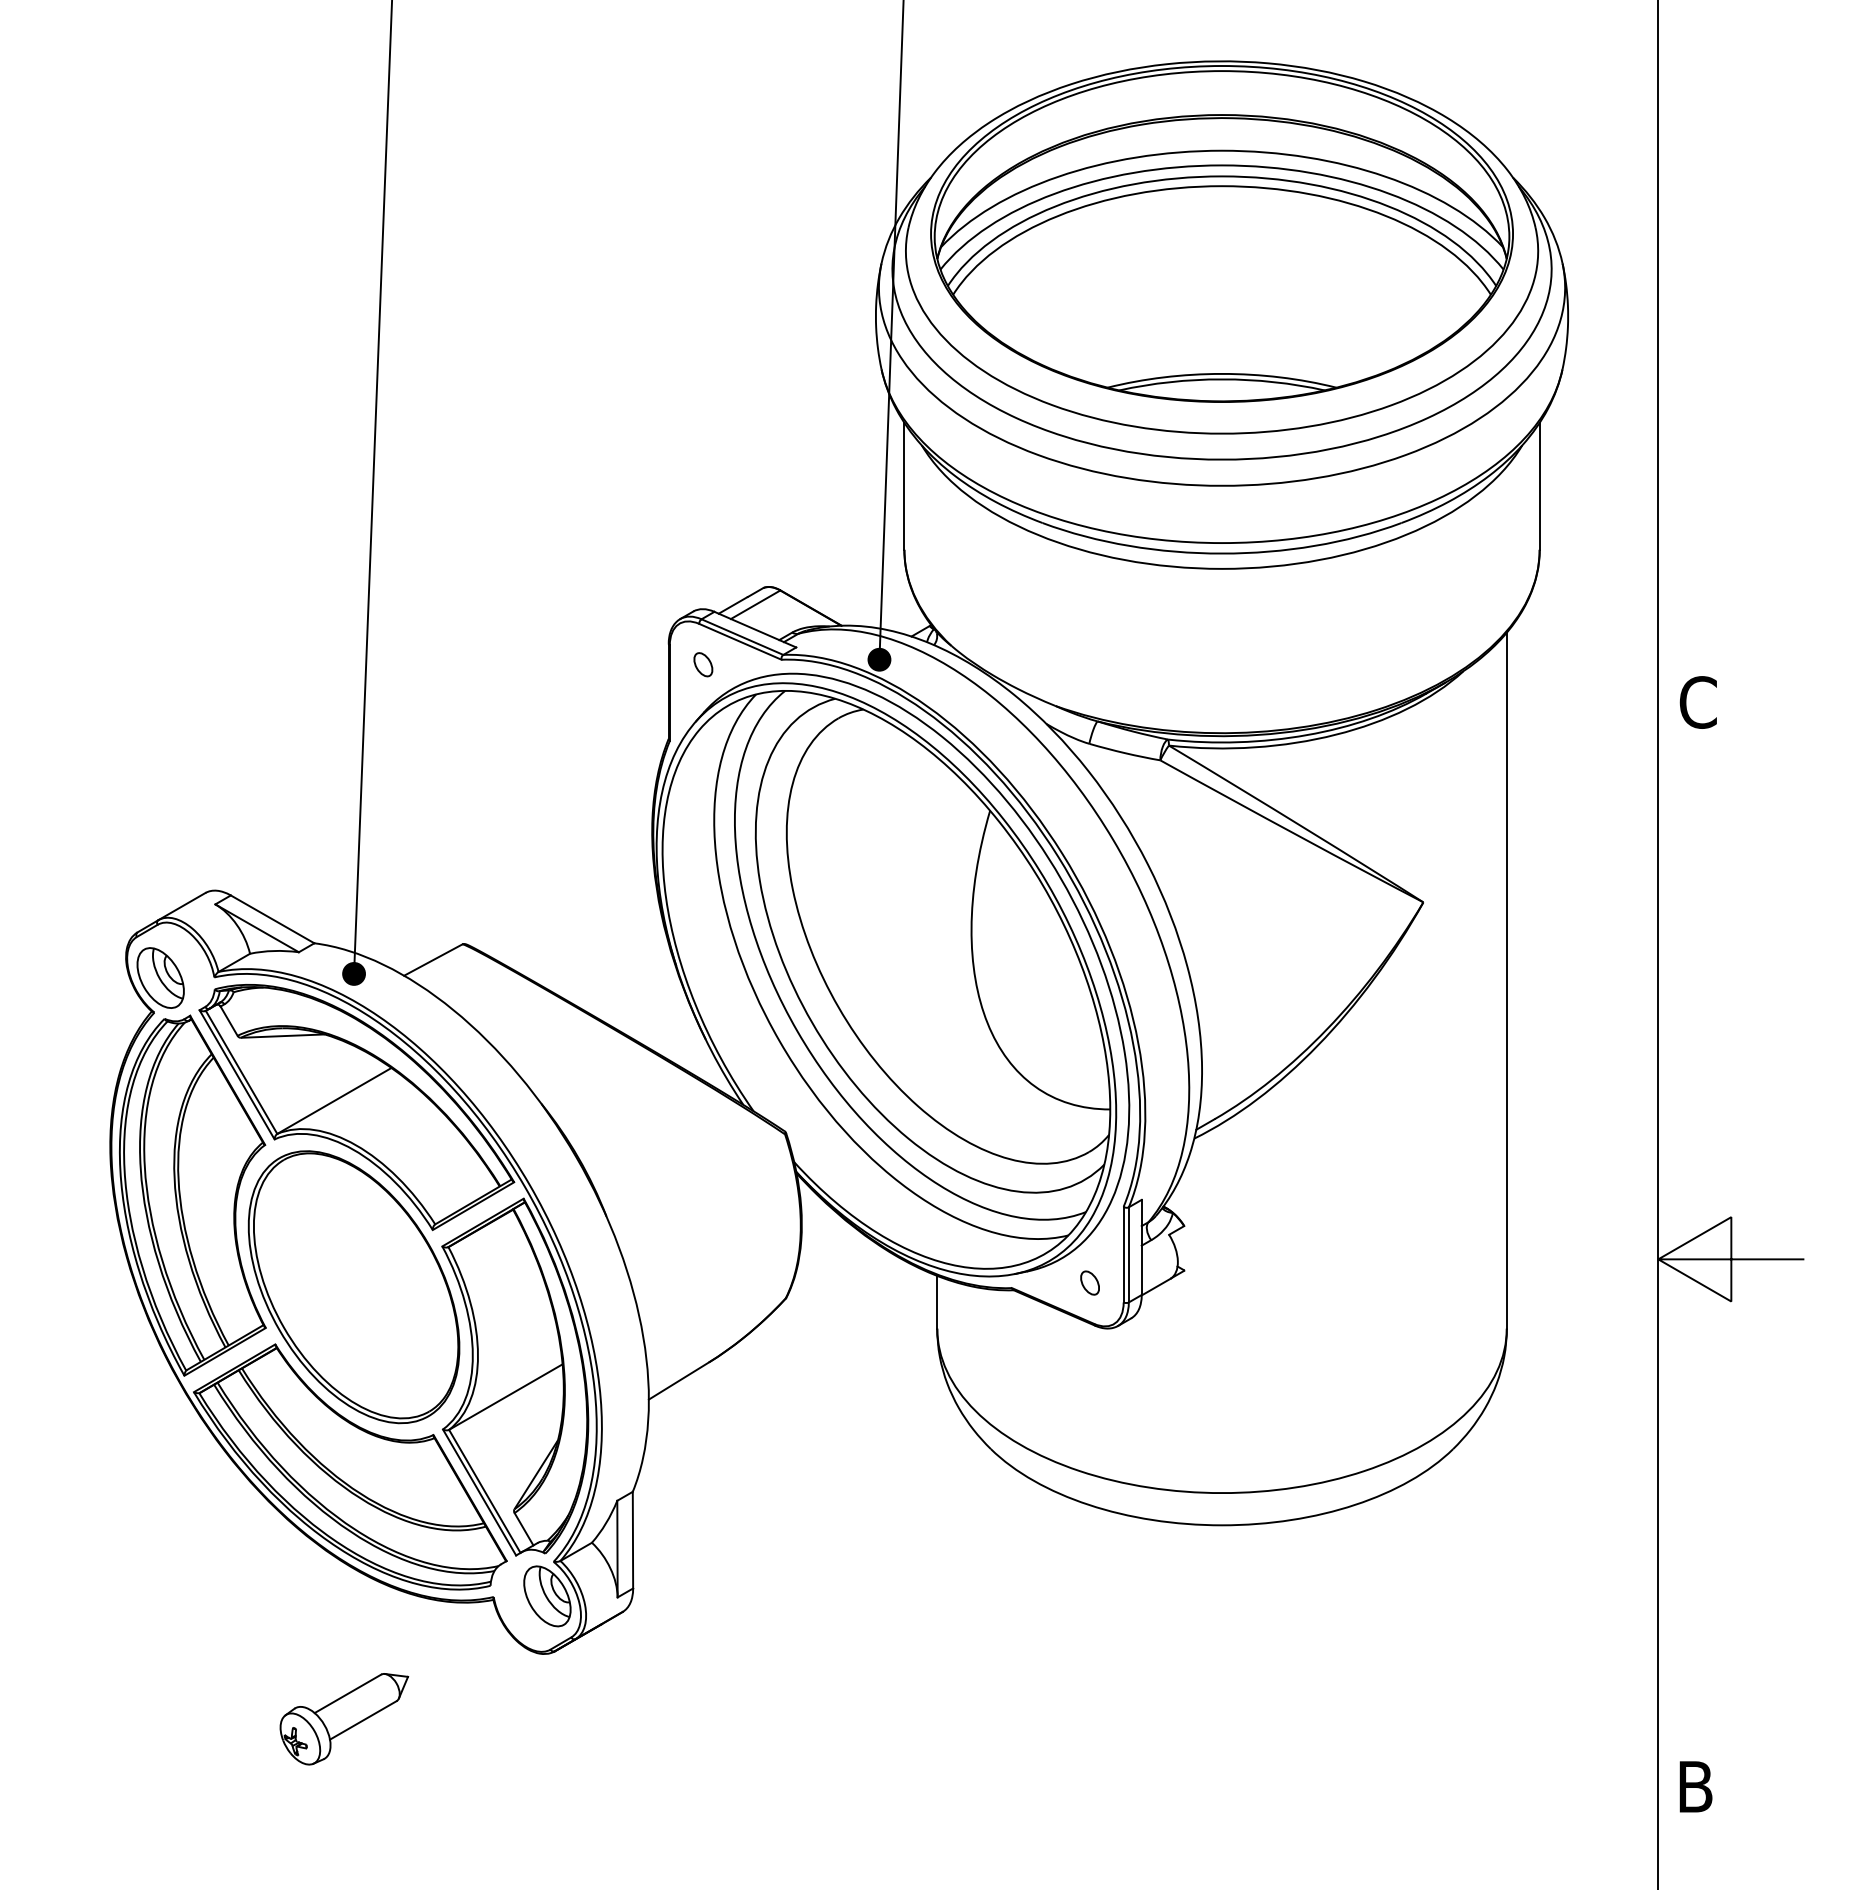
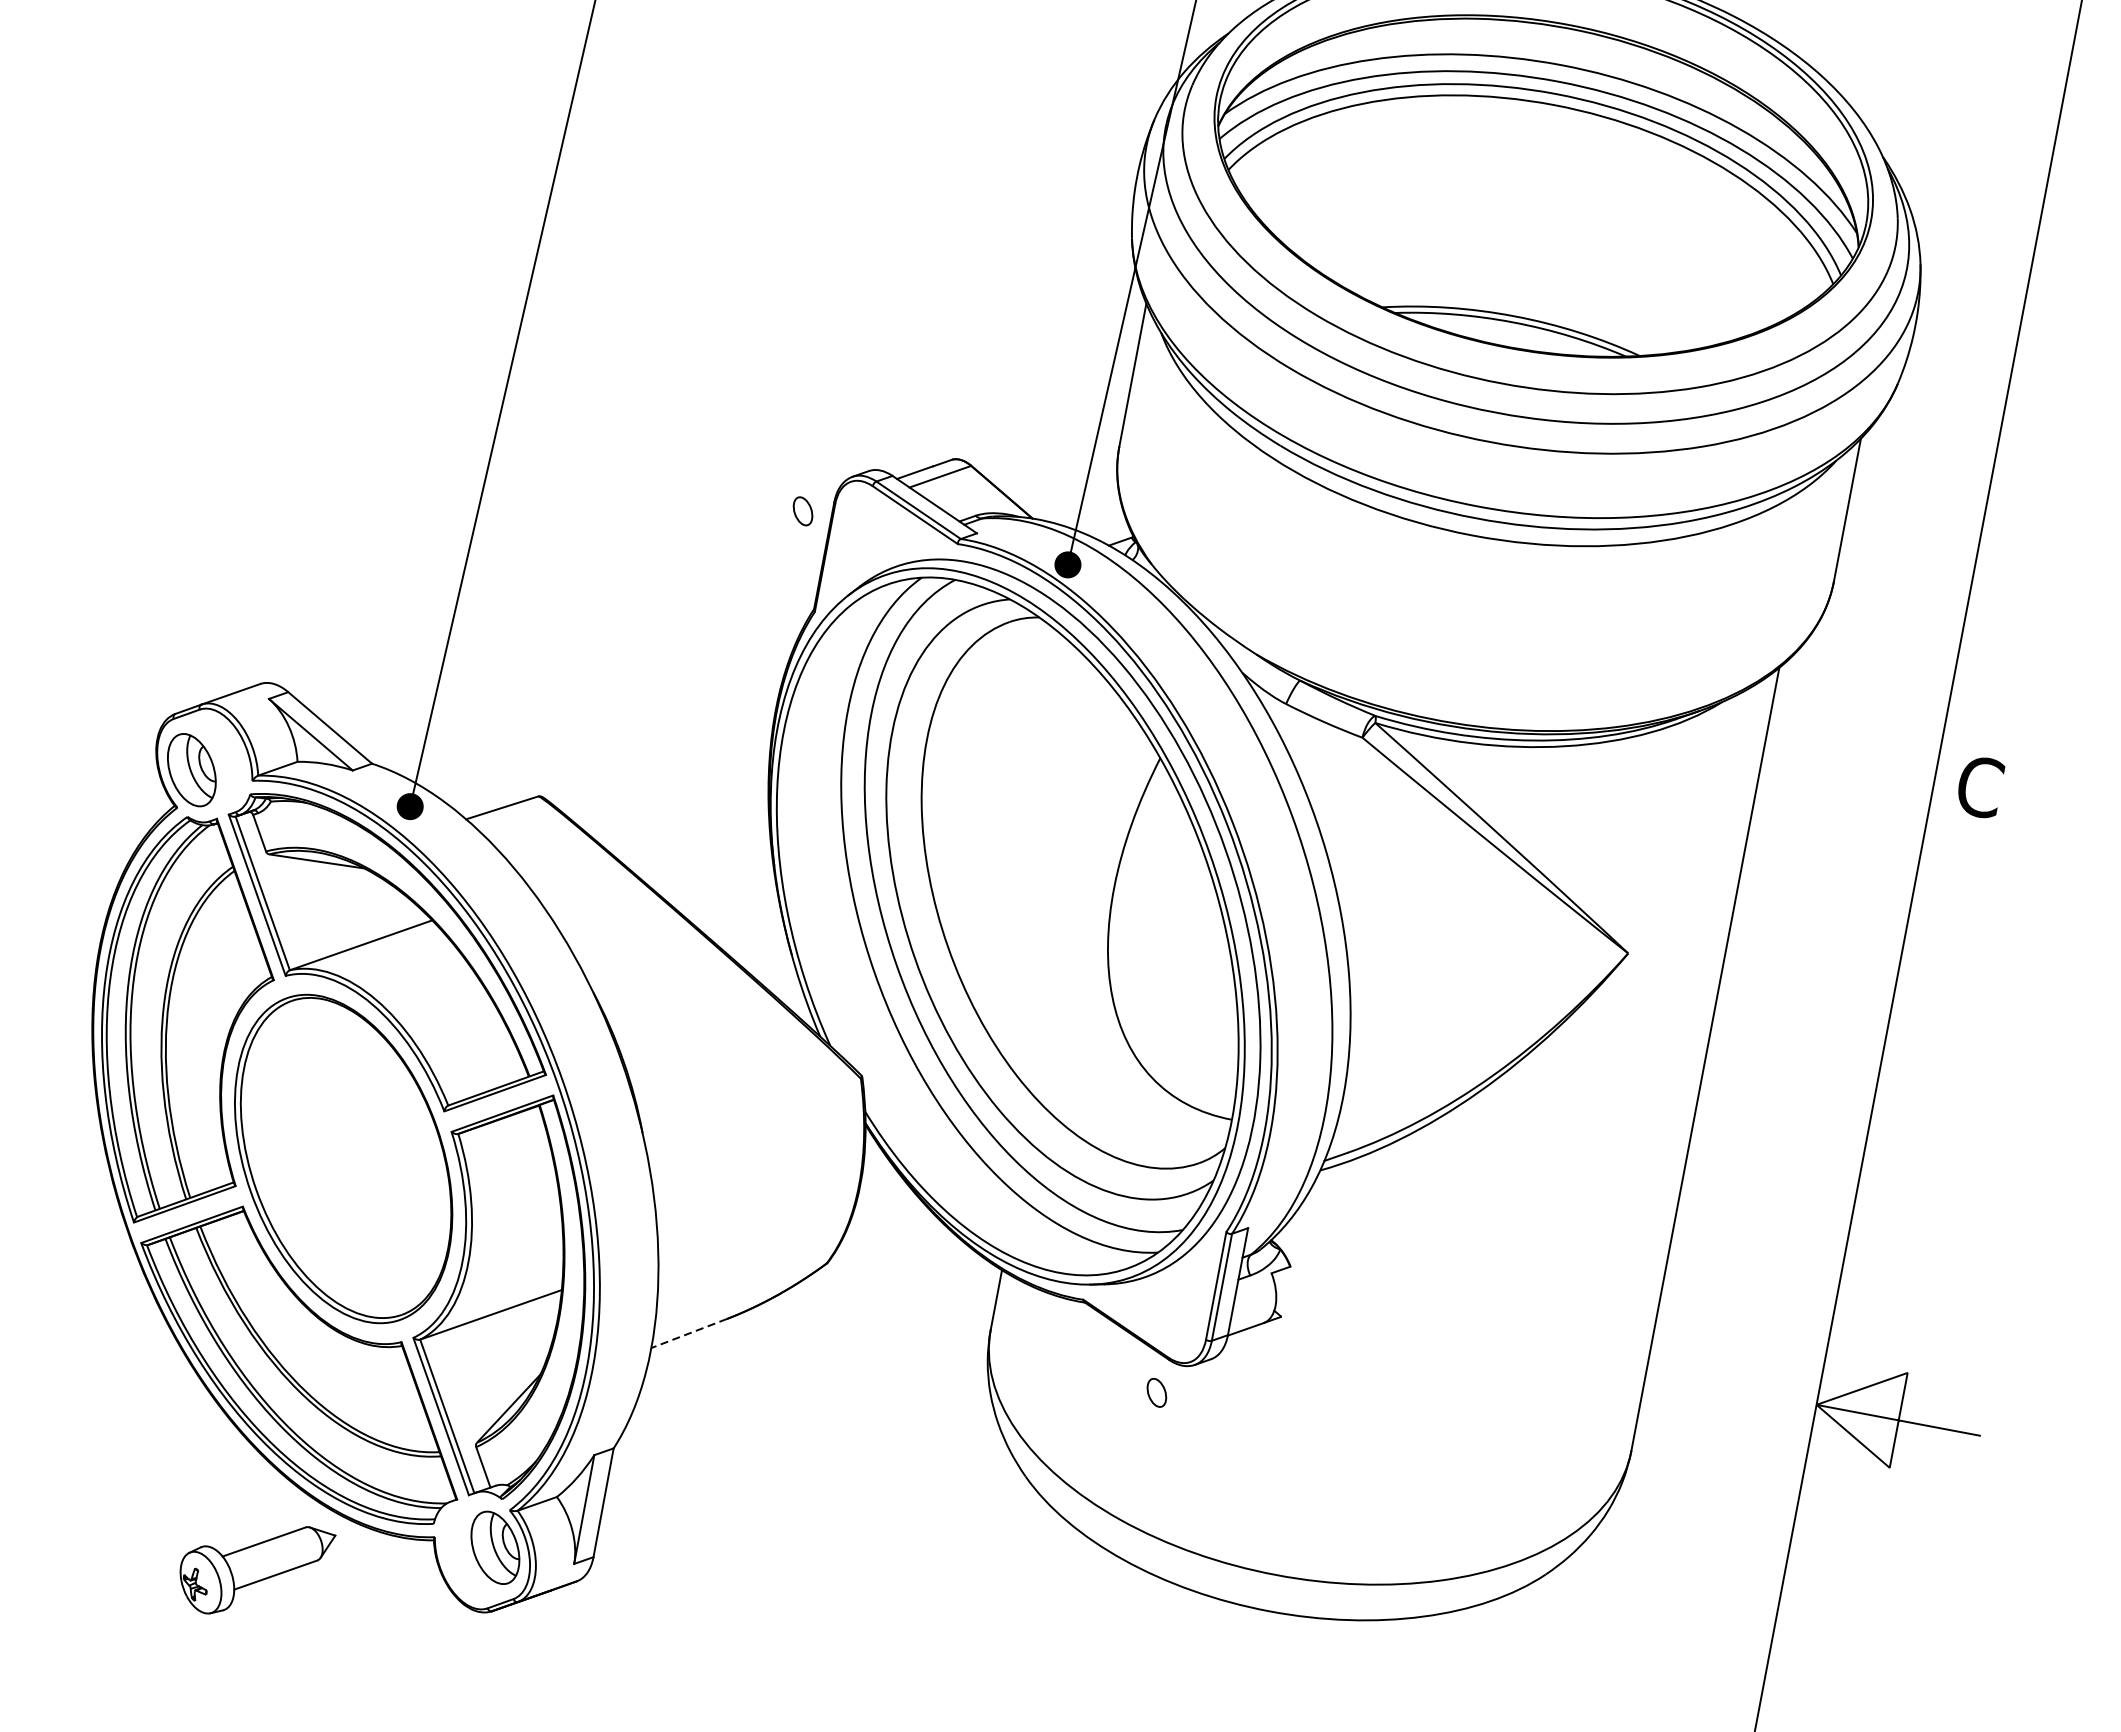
part: (703, 664) -> (803, 511), moved
part: (1089, 1282) -> (1156, 1392), moved
line: (678, 1381) -> (688, 1334), solid -> dashed
part: (344, 1719) -> (254, 1570), moved

